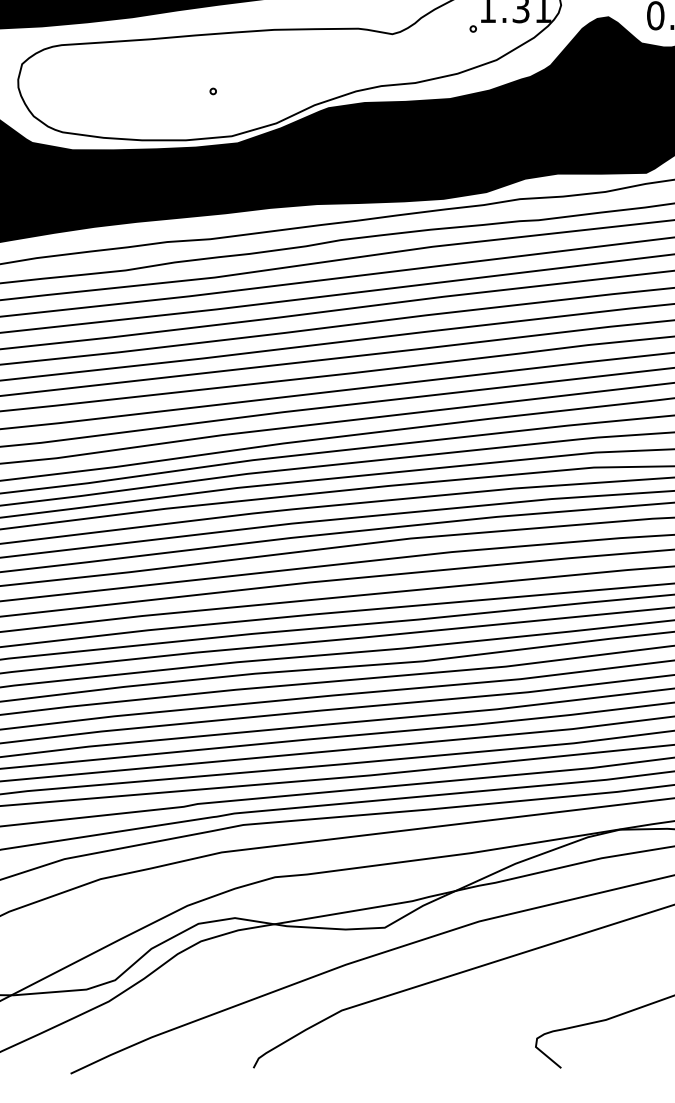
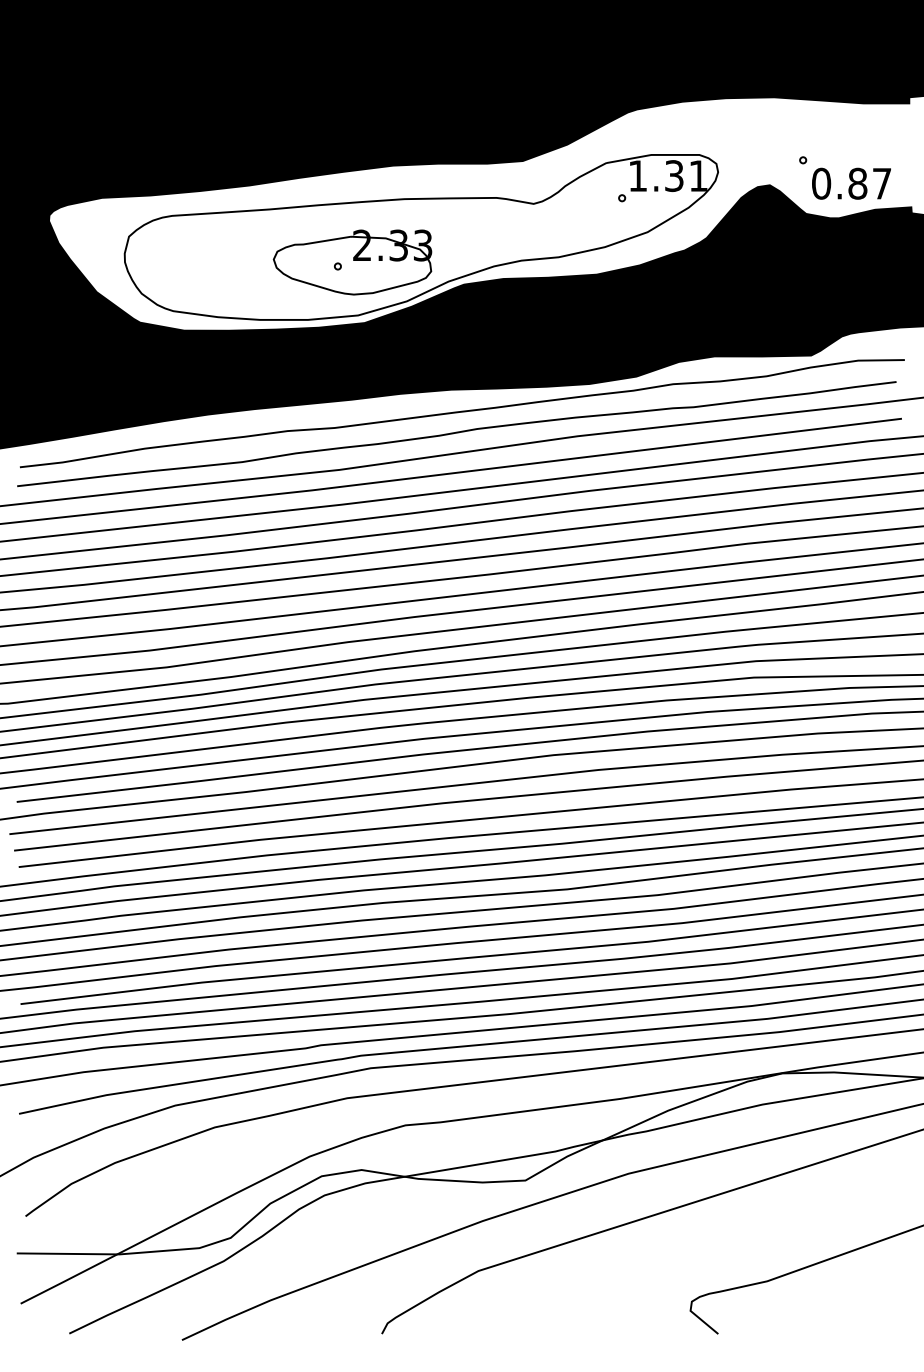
part: (226, 87) -> (352, 262), added

